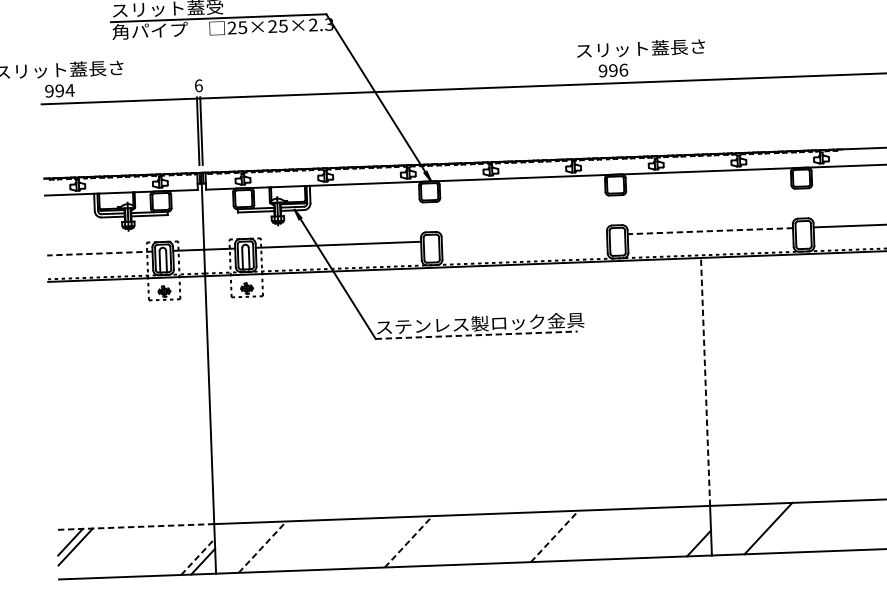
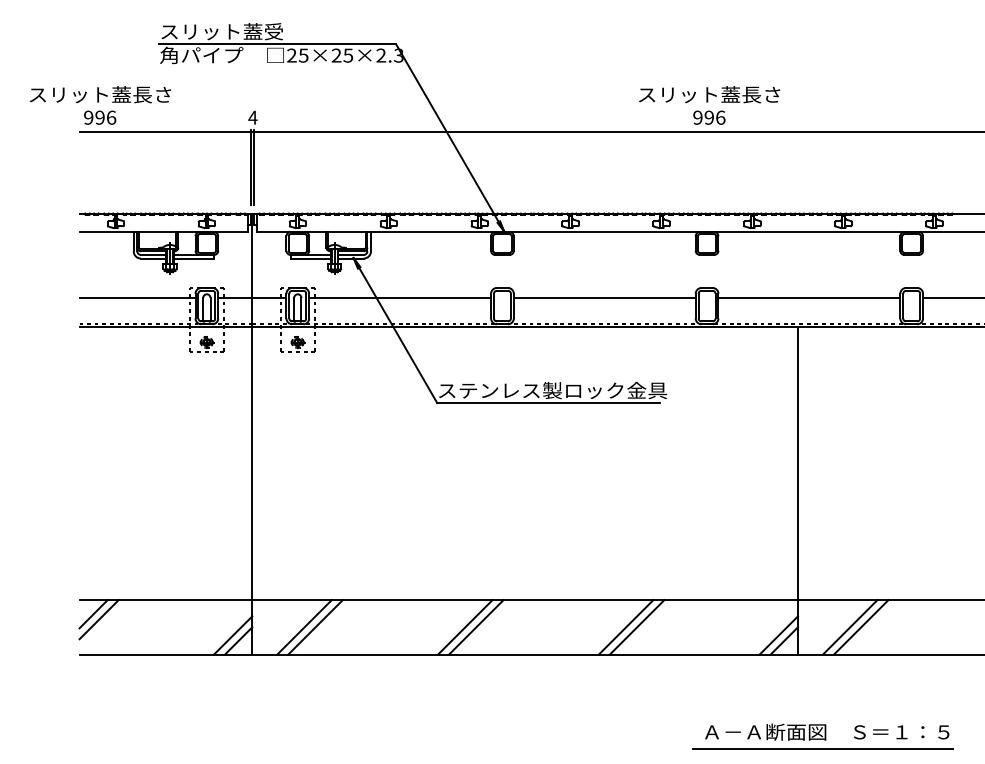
text: (640, 48) -> (709, 94), moved
text: (198, 85) -> (252, 117), 6 -> 4
text: (70, 90) -> (111, 117), 994 -> 996
line: (710, 231) -> (809, 298), dashed -> solid
line: (524, 238) -> (604, 298), added
line: (99, 253) -> (137, 298), dashed -> solid
line: (476, 335) -> (548, 403), dashed -> solid
line: (705, 381) -> (798, 463), dashed -> solid
line: (135, 527) -> (165, 600), dashed -> solid
line: (757, 529) -> (849, 627), added
line: (555, 536) -> (626, 627), dashed -> solid
line: (564, 536) -> (636, 627), added
line: (693, 538) -> (778, 635), added
line: (408, 541) -> (465, 627), dashed -> solid
line: (418, 541) -> (476, 627), added
line: (272, 546) -> (315, 627), added
line: (262, 547) -> (304, 627), dashed -> solid
line: (198, 556) -> (233, 635), dashed -> solid

